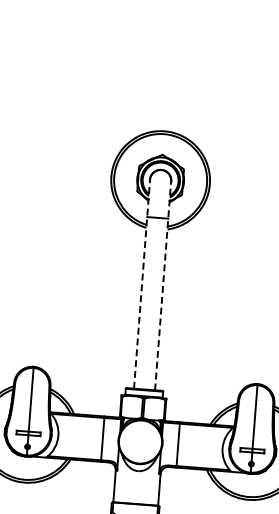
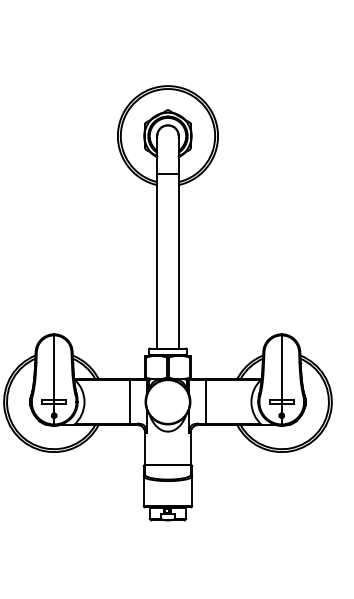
line: (142, 283) -> (157, 241), dashed -> solid
line: (163, 284) -> (178, 241), dashed -> solid

